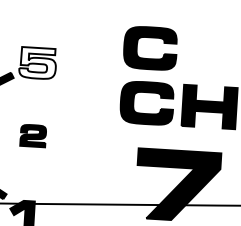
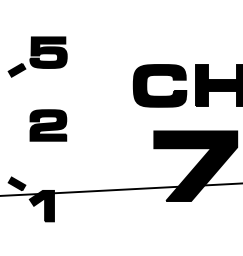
part: (150, 37) -> (159, 20), removed
fill: (37, 63) -> (48, 52), added
part: (33, 135) -> (48, 125), size x1.43

